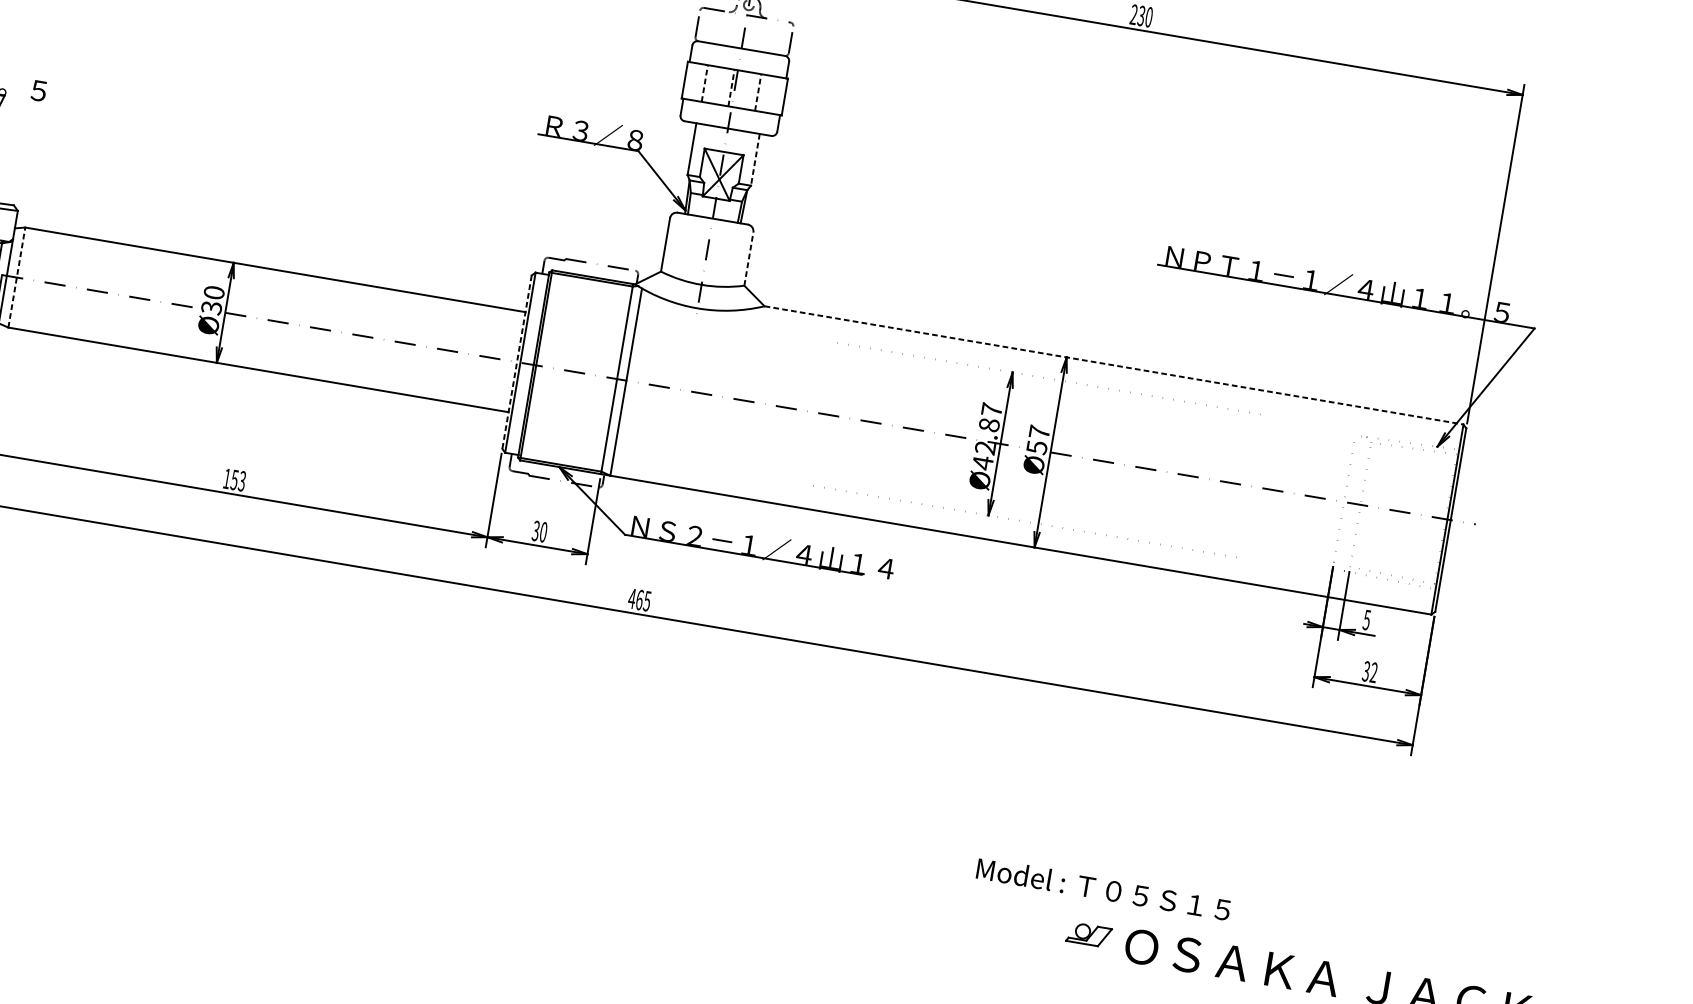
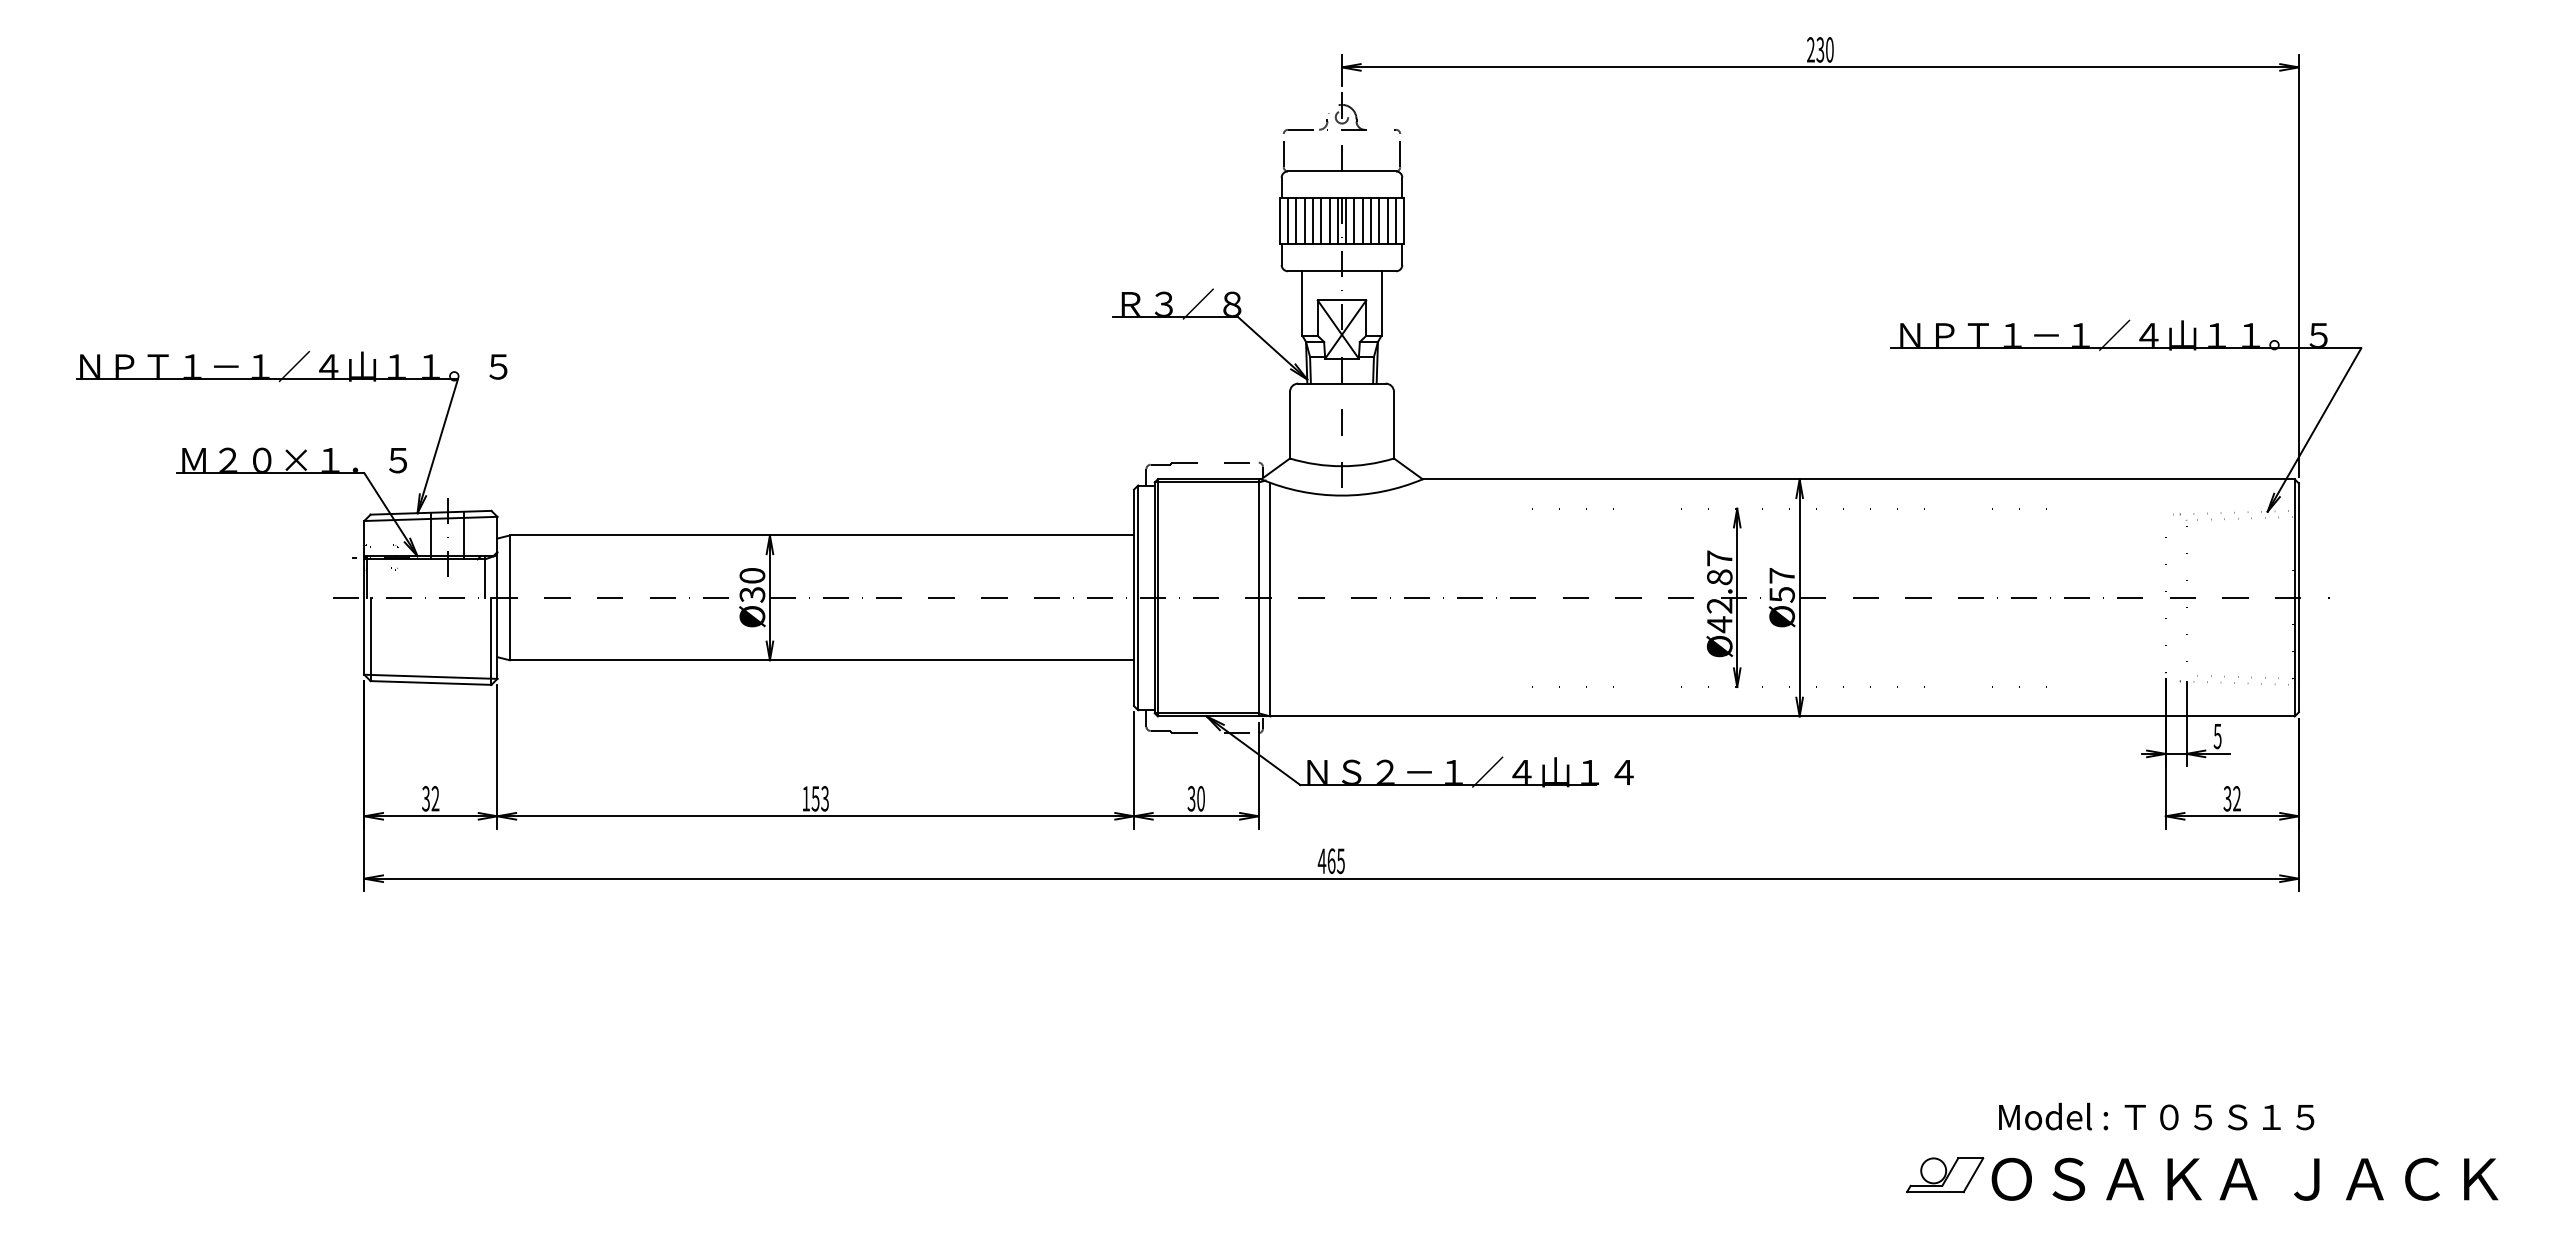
line: (691, 81) -> (1287, 221), added
line: (698, 82) -> (1296, 221), added
line: (704, 83) -> (1304, 221), dashed -> solid
line: (711, 84) -> (1312, 221), added
line: (718, 85) -> (1321, 221), added
line: (724, 87) -> (1329, 221), added
line: (731, 88) -> (1337, 221), dashed -> solid
line: (738, 89) -> (1346, 221), added
line: (744, 90) -> (1354, 221), added
line: (751, 91) -> (1362, 221), added
line: (758, 92) -> (1371, 221), dashed -> solid
line: (764, 93) -> (1379, 221), added
line: (771, 94) -> (1387, 221), added
line: (778, 96) -> (1396, 221), added
line: (755, 160) -> (1381, 304), dashed -> solid
line: (749, 258) -> (1394, 424), dashed -> solid
line: (16, 277) -> (509, 597), dashed -> solid
line: (516, 362) -> (1133, 598), dashed -> solid
line: (1114, 365) -> (1859, 479), dashed -> solid
text: (1103, 888) -> (2156, 1116), moved
part: (1089, 935) -> (1945, 1175), size x1.43

